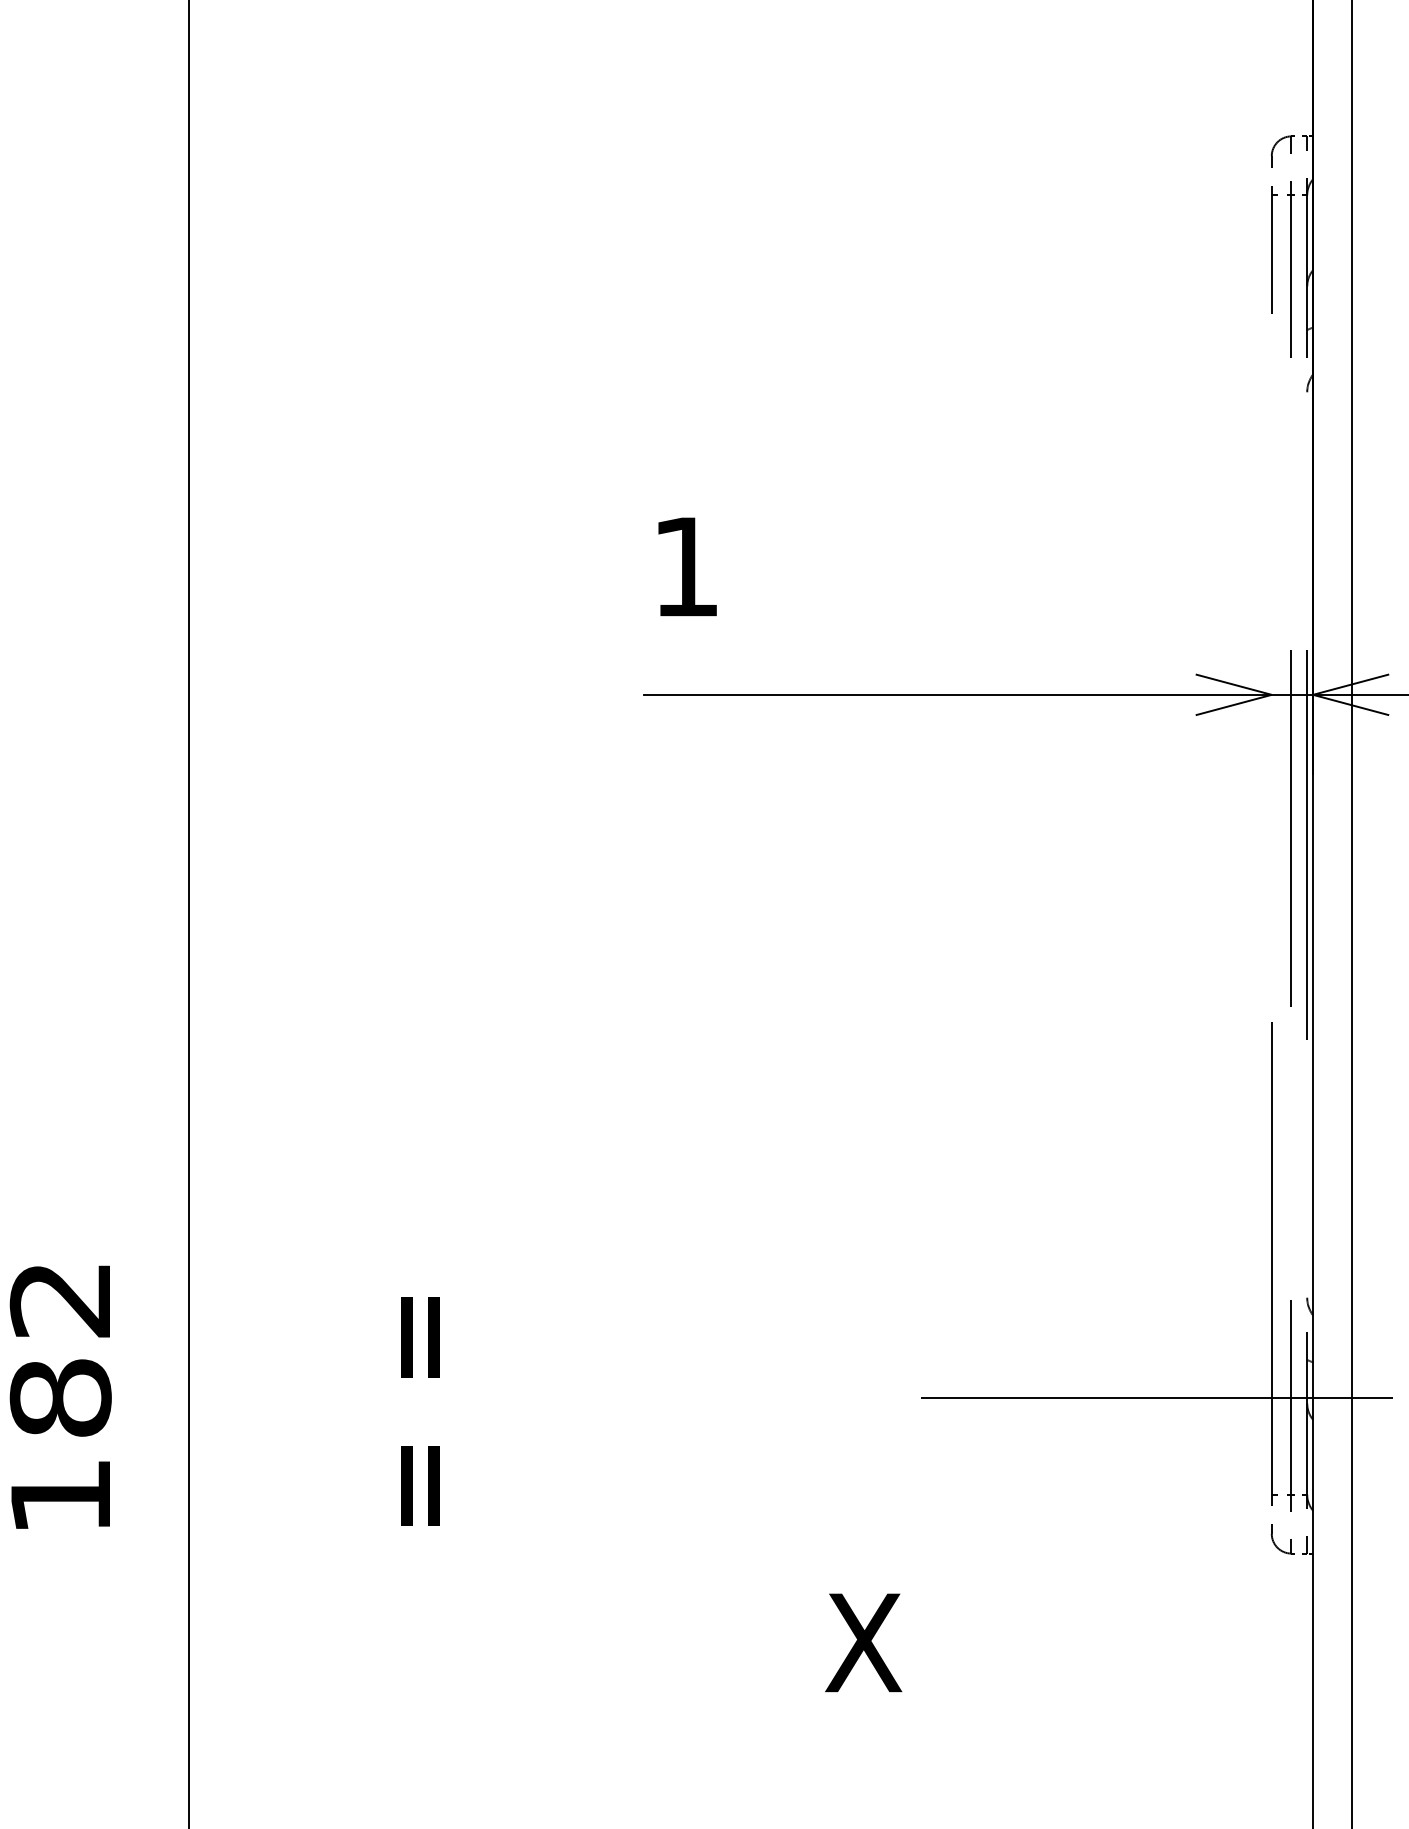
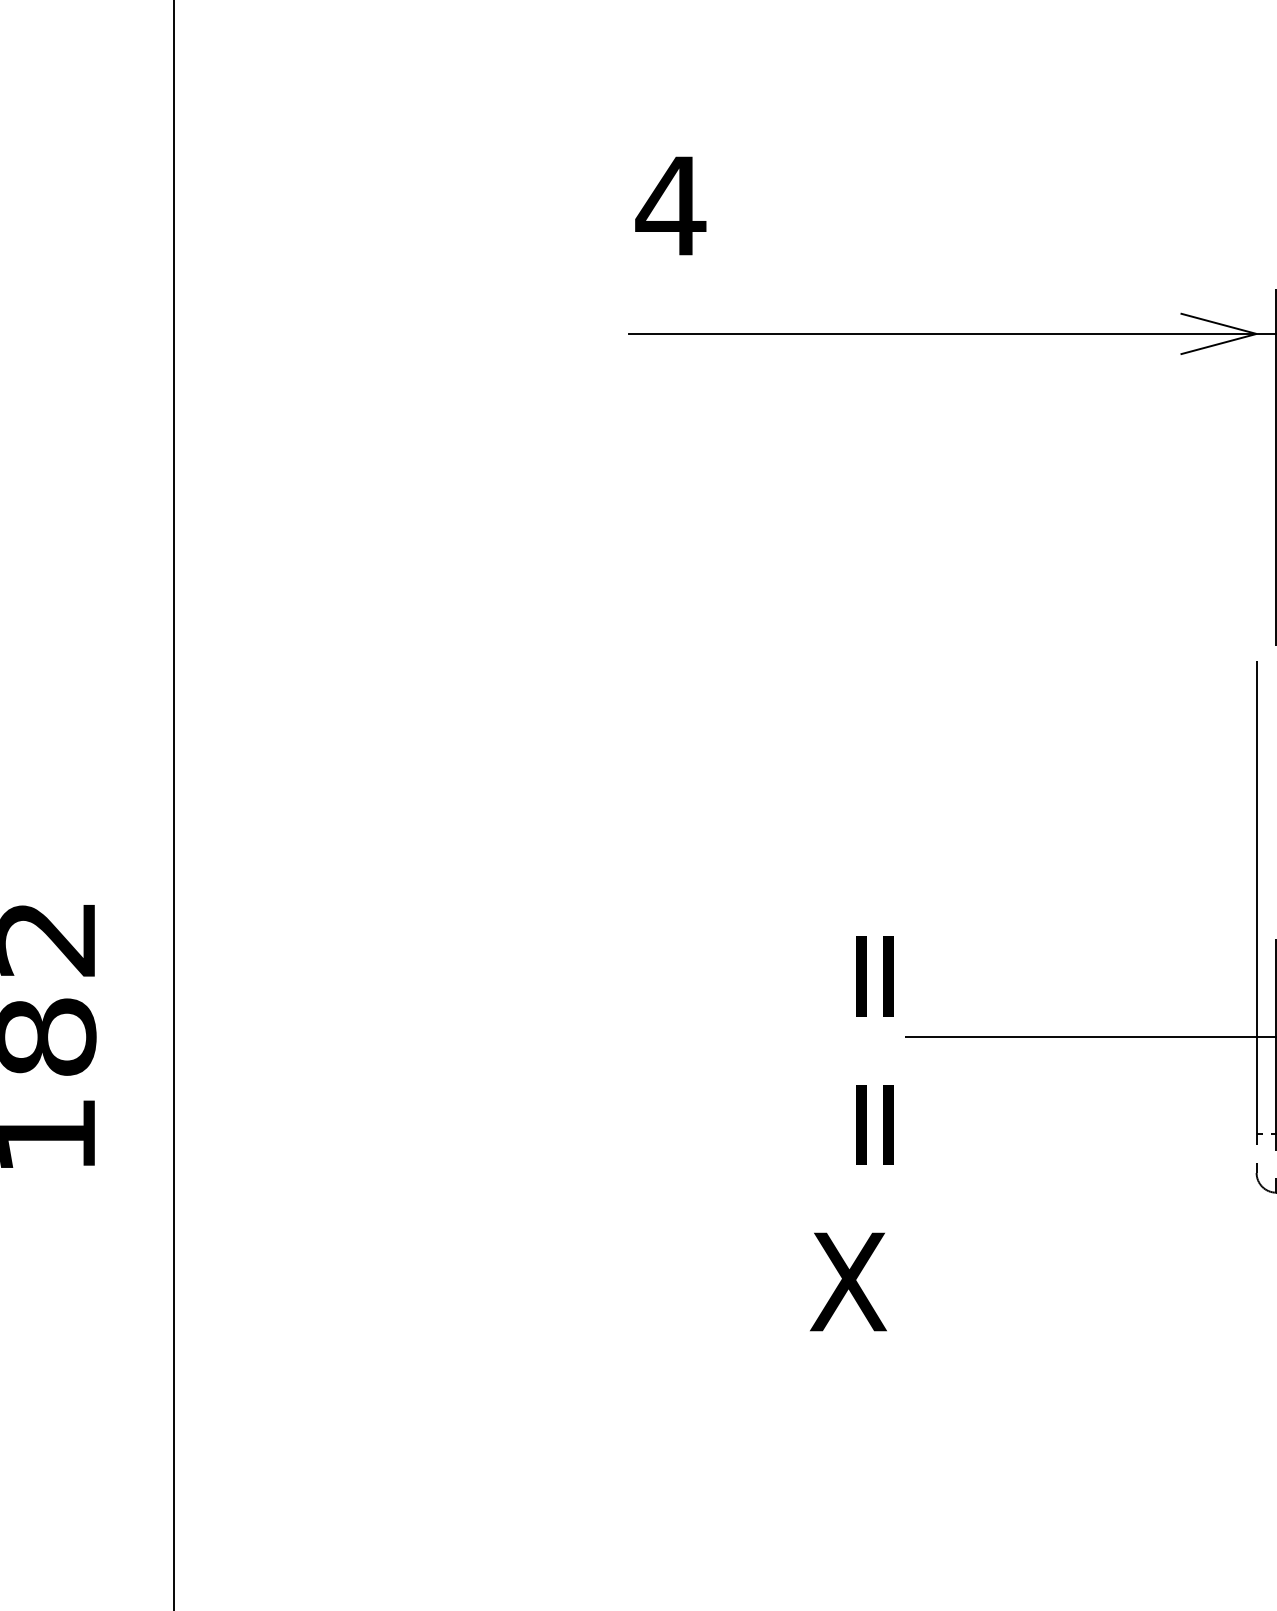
text: (685, 566) -> (670, 205), 1 -> 4
text: (420, 1411) -> (875, 1050), moved

